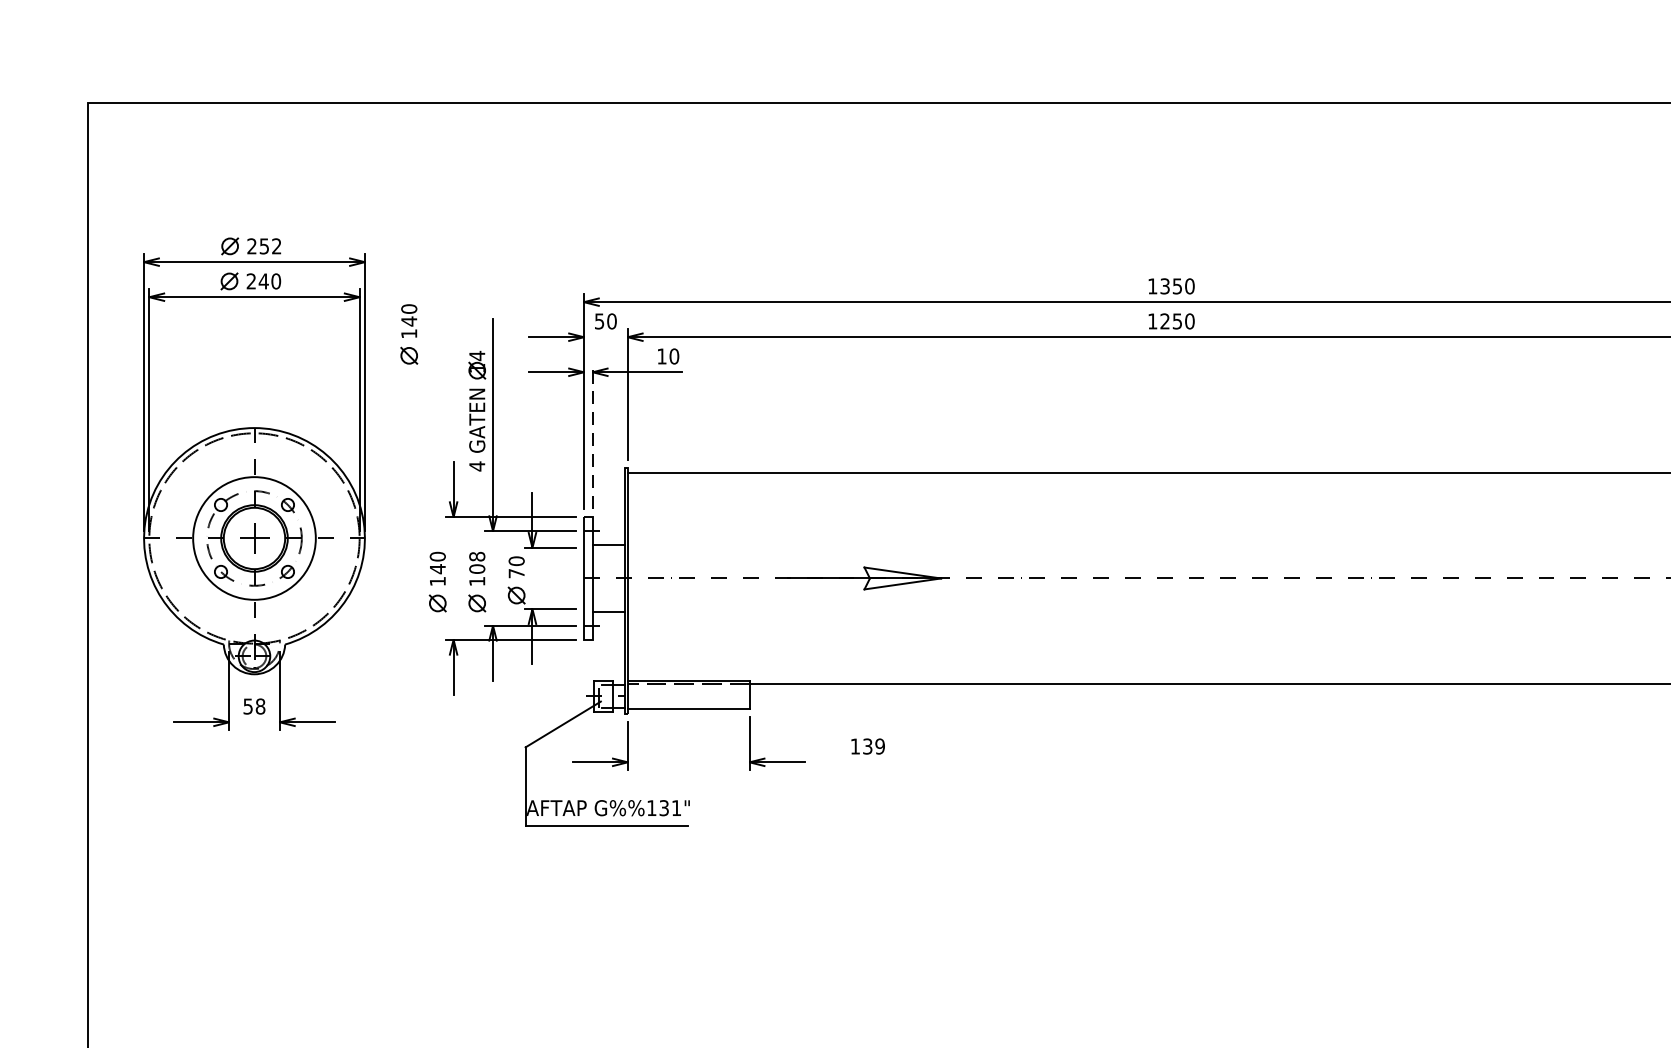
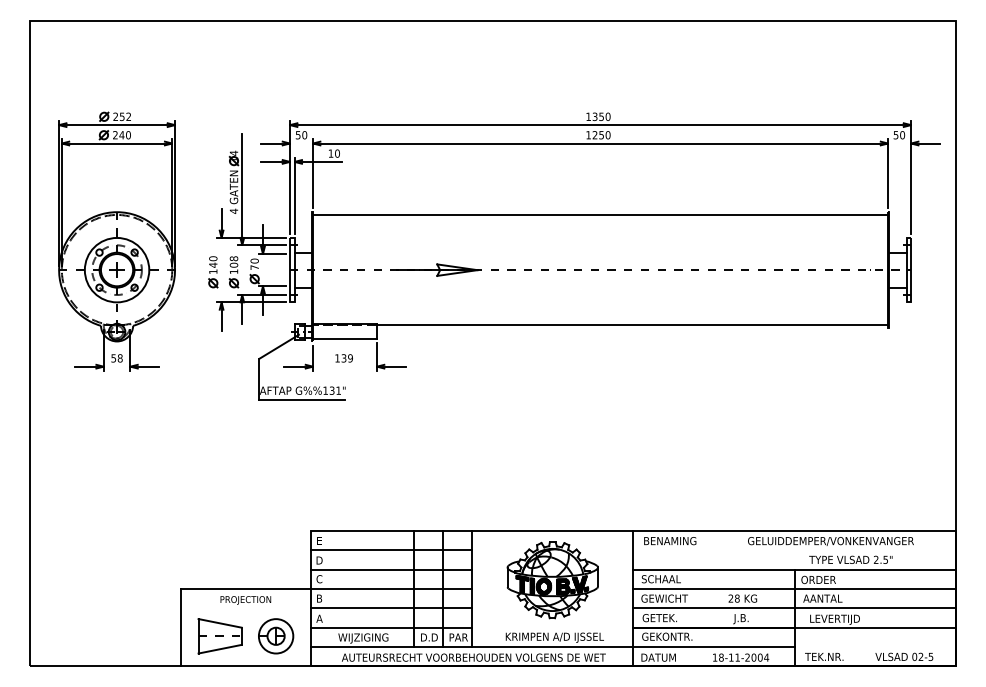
part: (409, 335) -> (198, 142), removed
line: (592, 436) -> (294, 195), dashed -> solid
part: (253, 483) -> (116, 241), moved
text: (866, 746) -> (343, 358), moved

